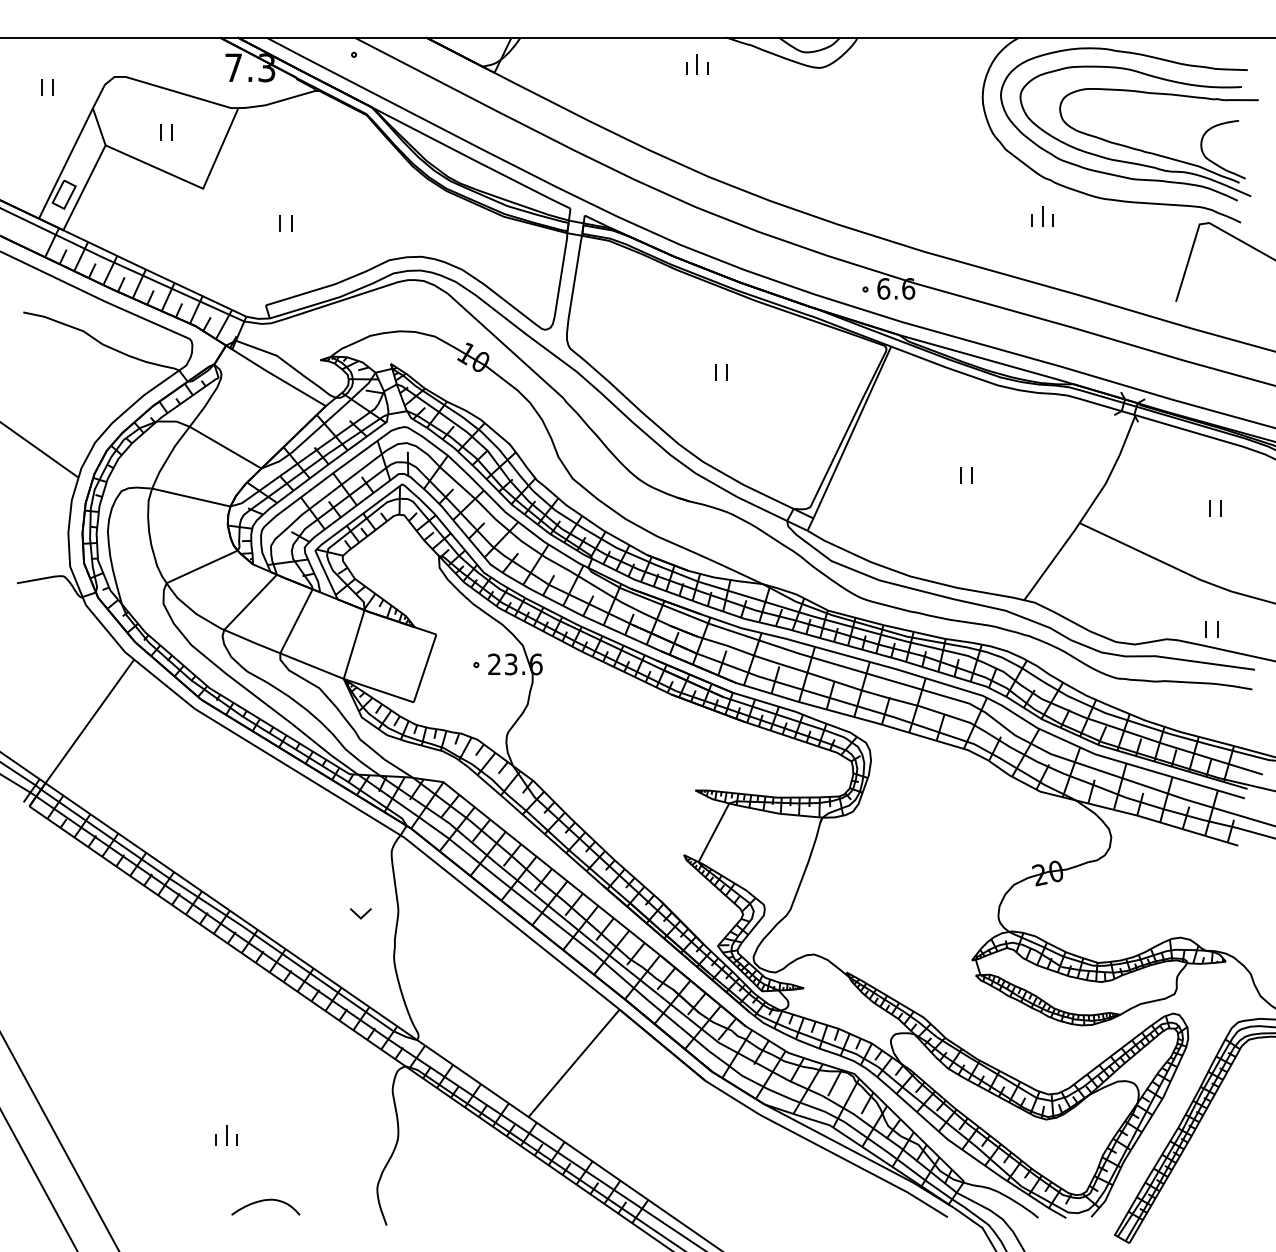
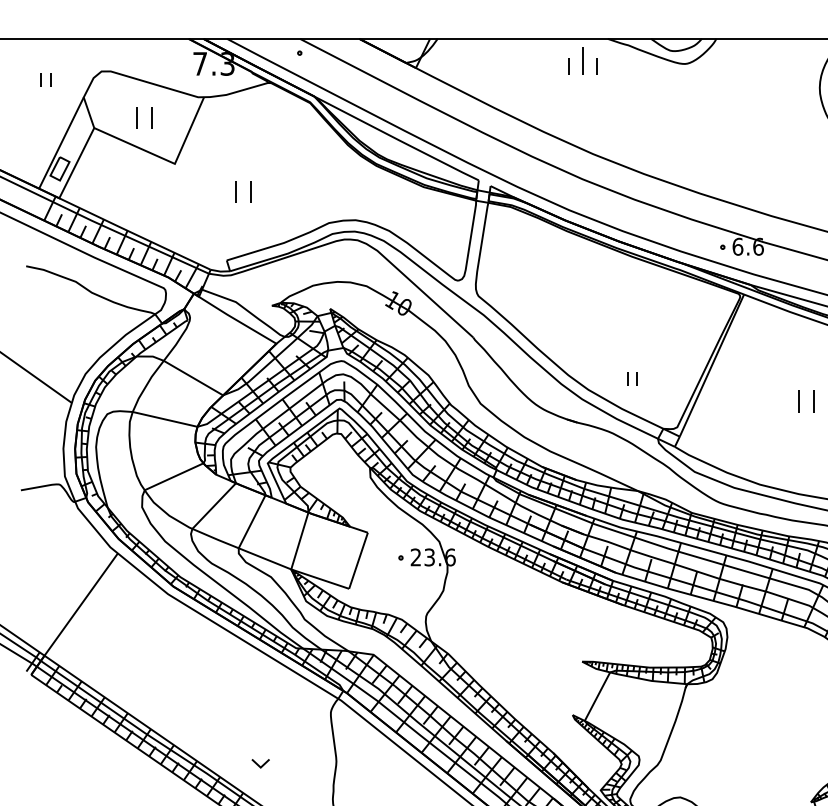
part: (697, 64) -> (583, 61), size x1.6
part: (166, 132) -> (144, 117), size x1.6
part: (285, 223) -> (243, 192), size x1.6
part: (721, 372) -> (632, 378), moved
part: (966, 475) -> (806, 401), size x1.6
part: (360, 913) -> (260, 763), moved

